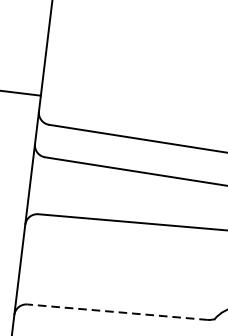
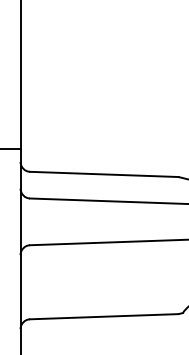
line: (117, 311) -> (103, 316), dashed -> solid

